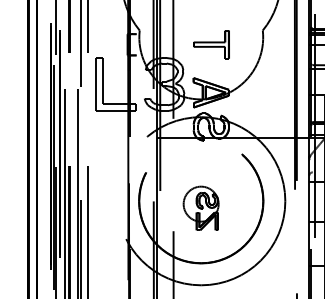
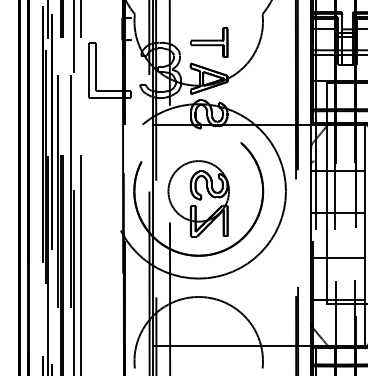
part: (211, 44) -> (209, 42), moved
part: (201, 208) -> (198, 198), size x1.67

